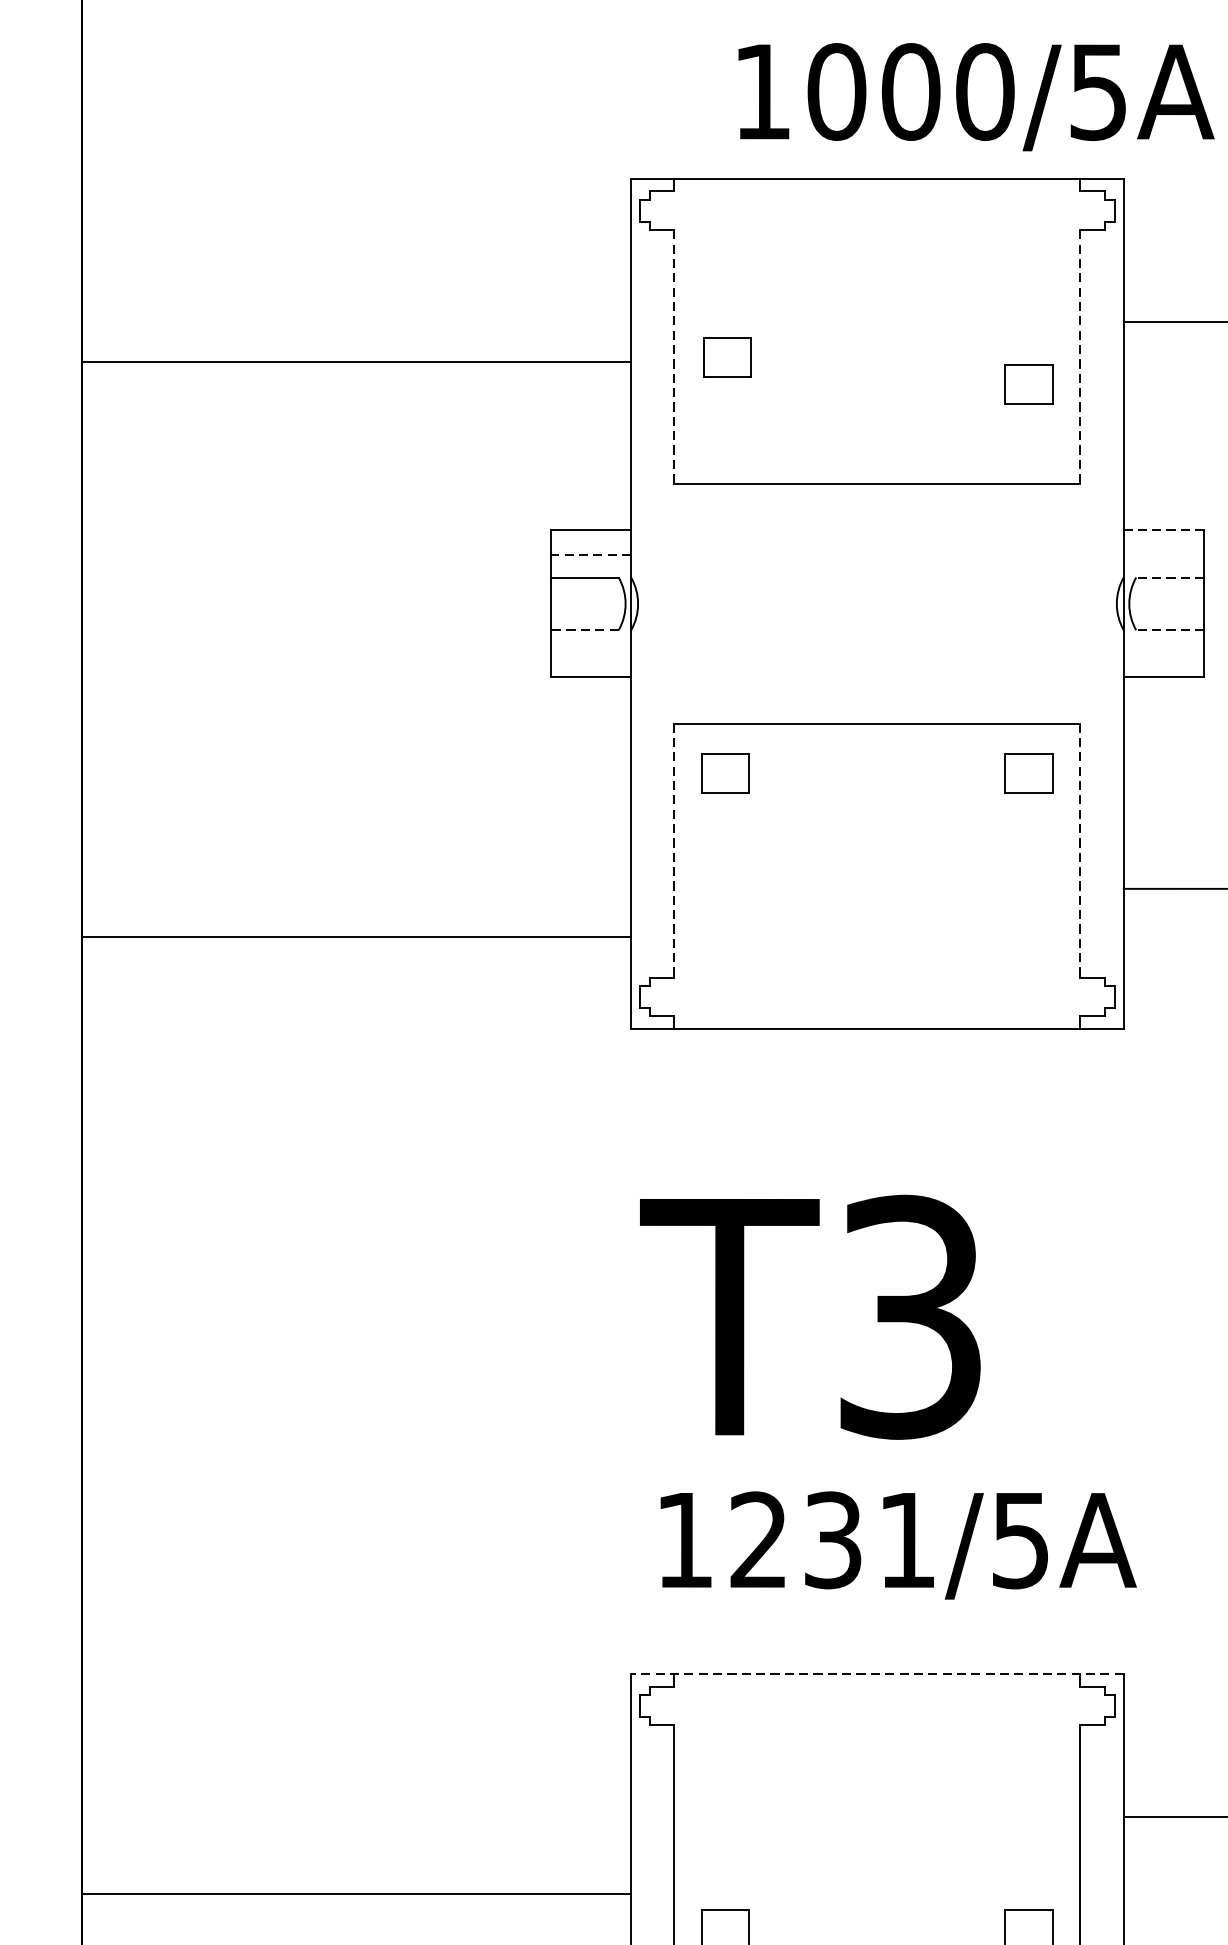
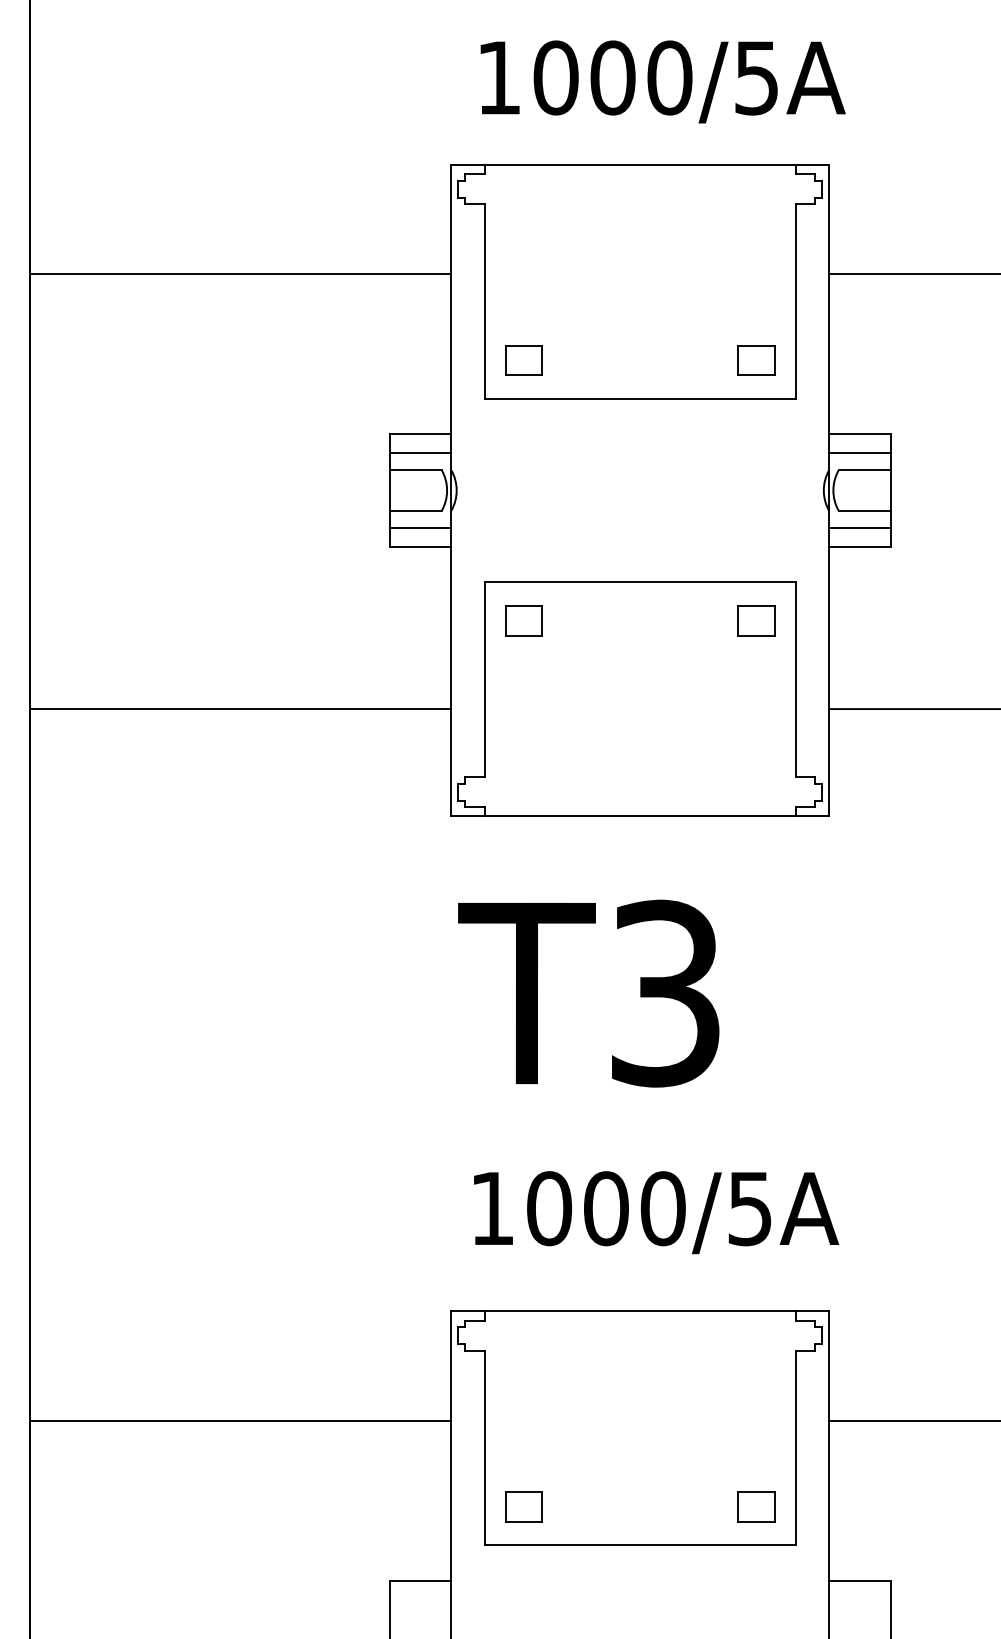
text: (975, 96) -> (662, 81), moved
line: (674, 357) -> (484, 301), dashed -> solid
part: (726, 357) -> (523, 360), moved
line: (1079, 357) -> (795, 301), dashed -> solid
line: (356, 362) -> (240, 274), moved
part: (1029, 384) -> (756, 360), moved
line: (1164, 530) -> (860, 434), dashed -> solid
line: (590, 554) -> (420, 452), dashed -> solid
line: (1163, 554) -> (859, 452), added
line: (1169, 577) -> (864, 470), dashed -> solid
line: (584, 629) -> (415, 510), dashed -> solid
line: (1169, 629) -> (864, 510), dashed -> solid
line: (590, 653) -> (420, 528), added
line: (1163, 653) -> (859, 528), added
line: (674, 851) -> (484, 680), dashed -> solid
line: (1079, 851) -> (795, 680), dashed -> solid
line: (356, 937) -> (240, 709), moved
text: (809, 1317) -> (588, 993), moved
text: (833, 1540) -> (606, 1208), 1231/5A -> 1000/5A
line: (877, 1674) -> (640, 1311), dashed -> solid
line: (356, 1893) -> (240, 1420), moved

